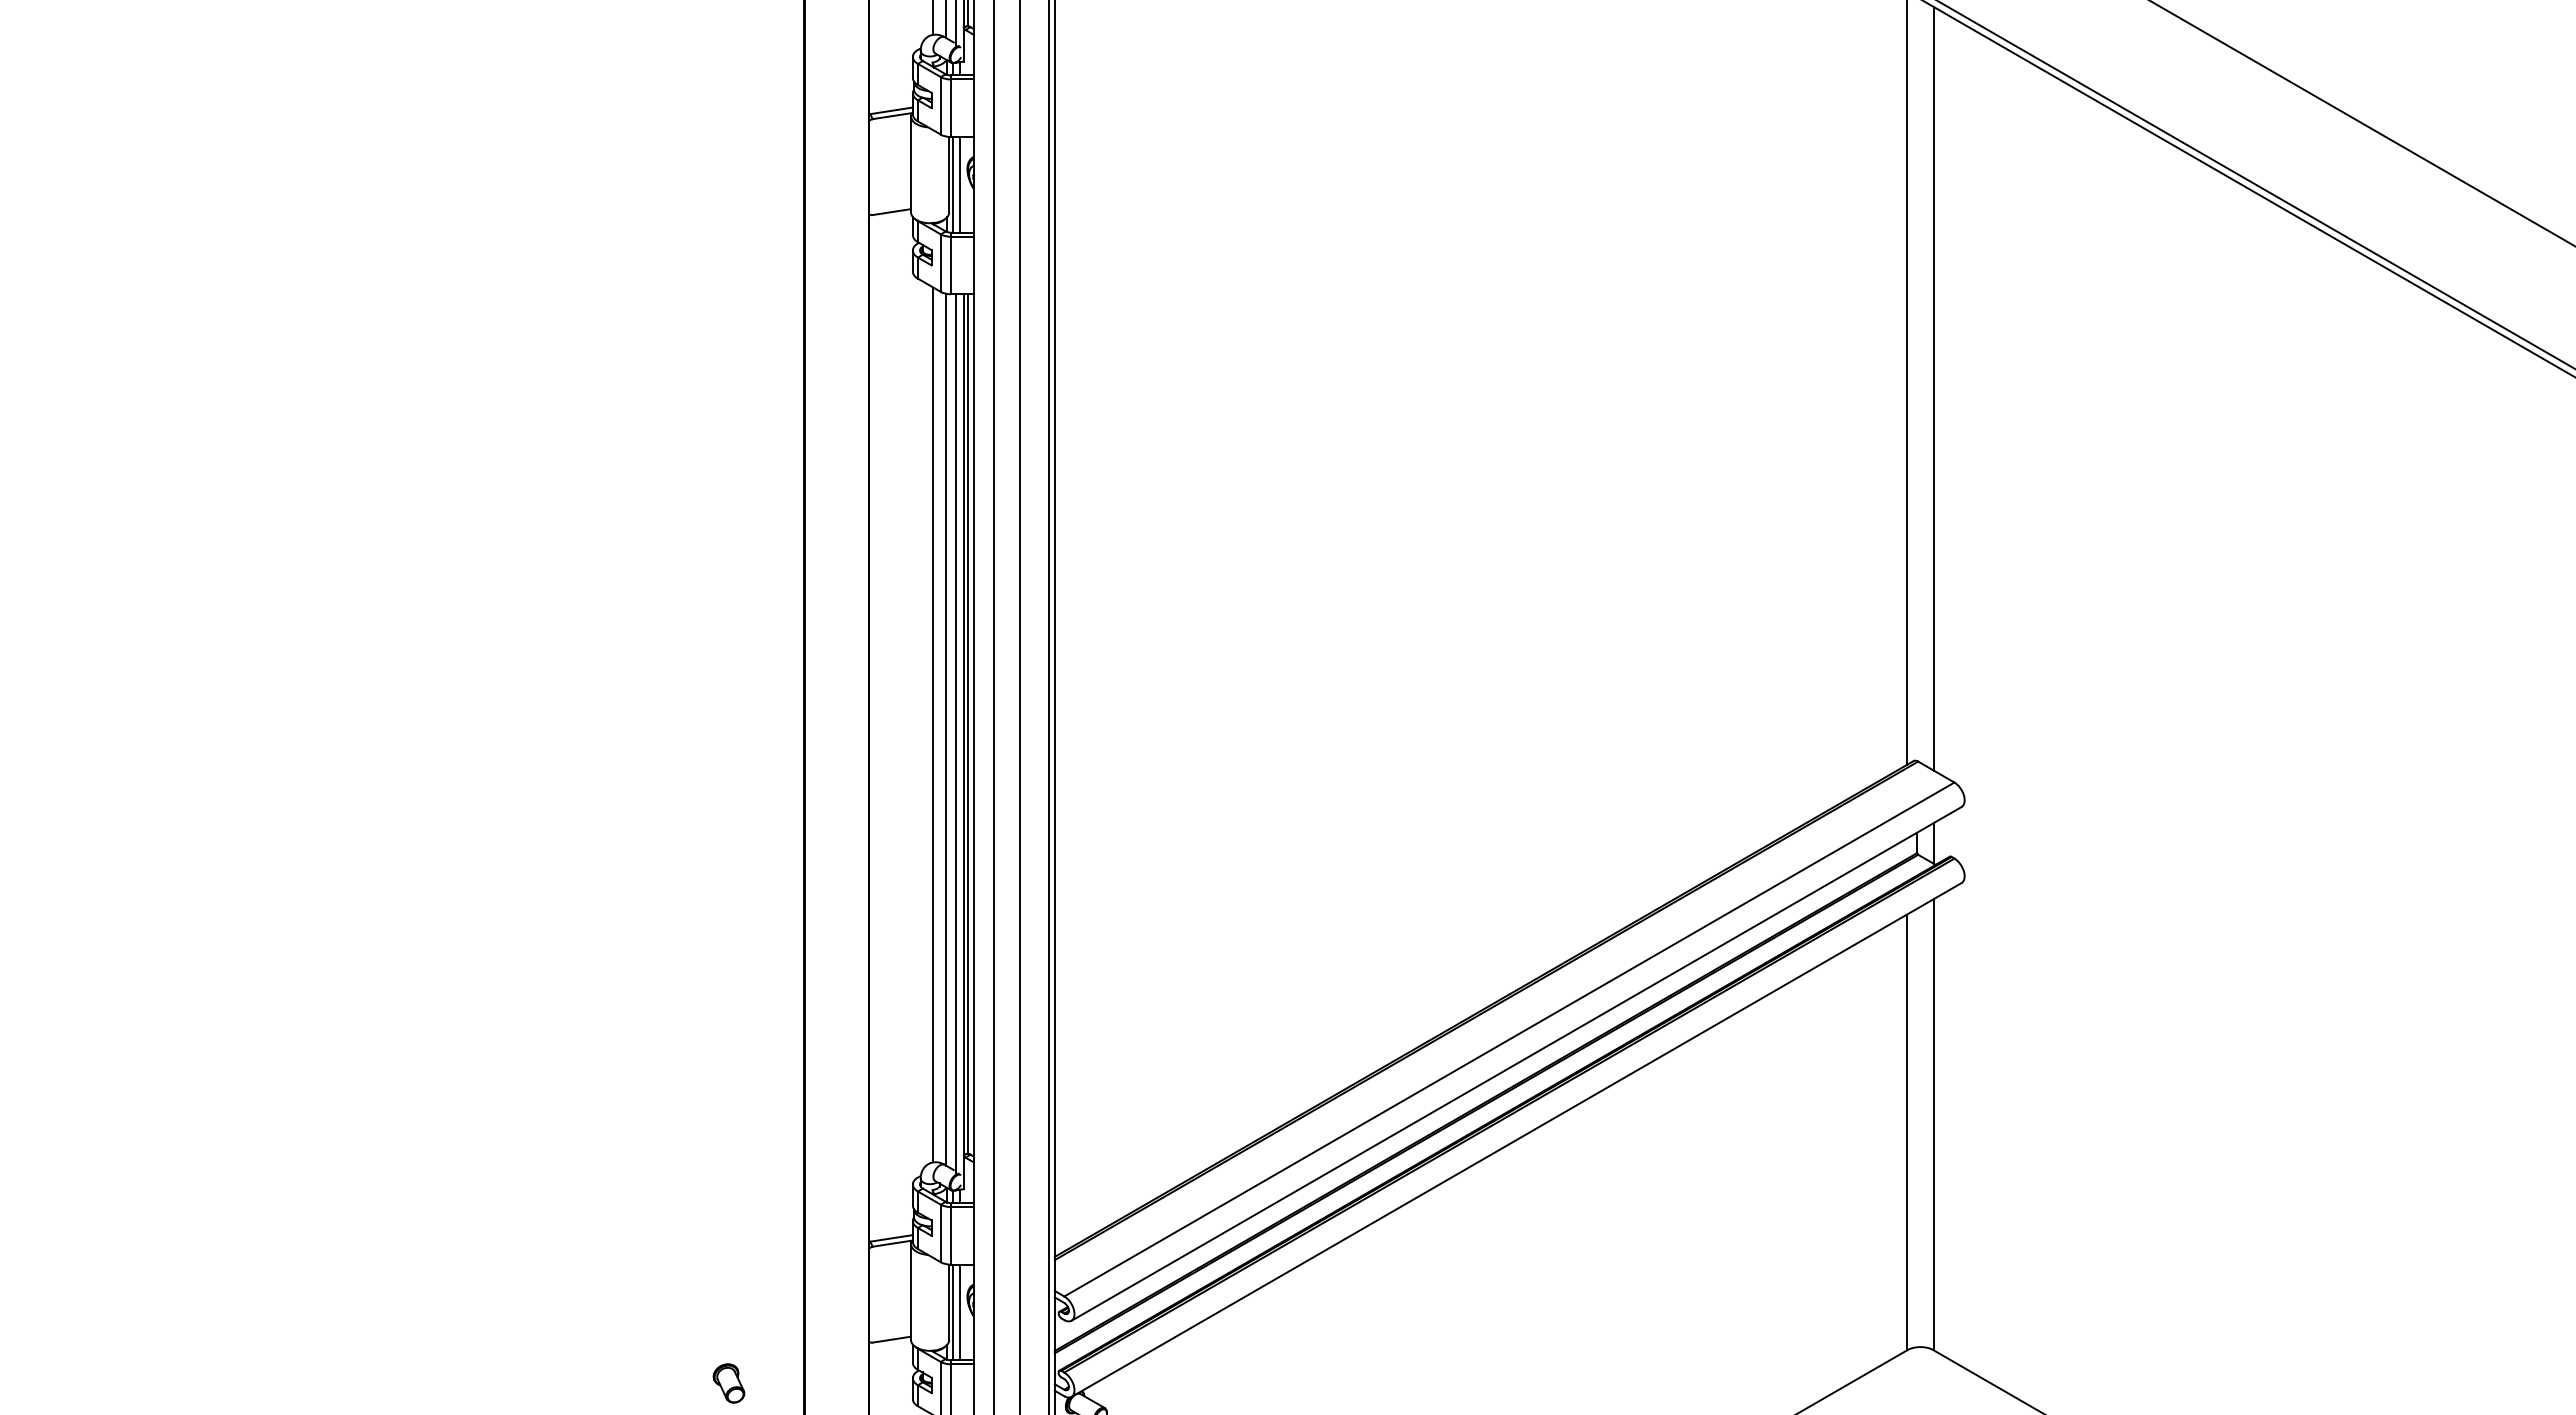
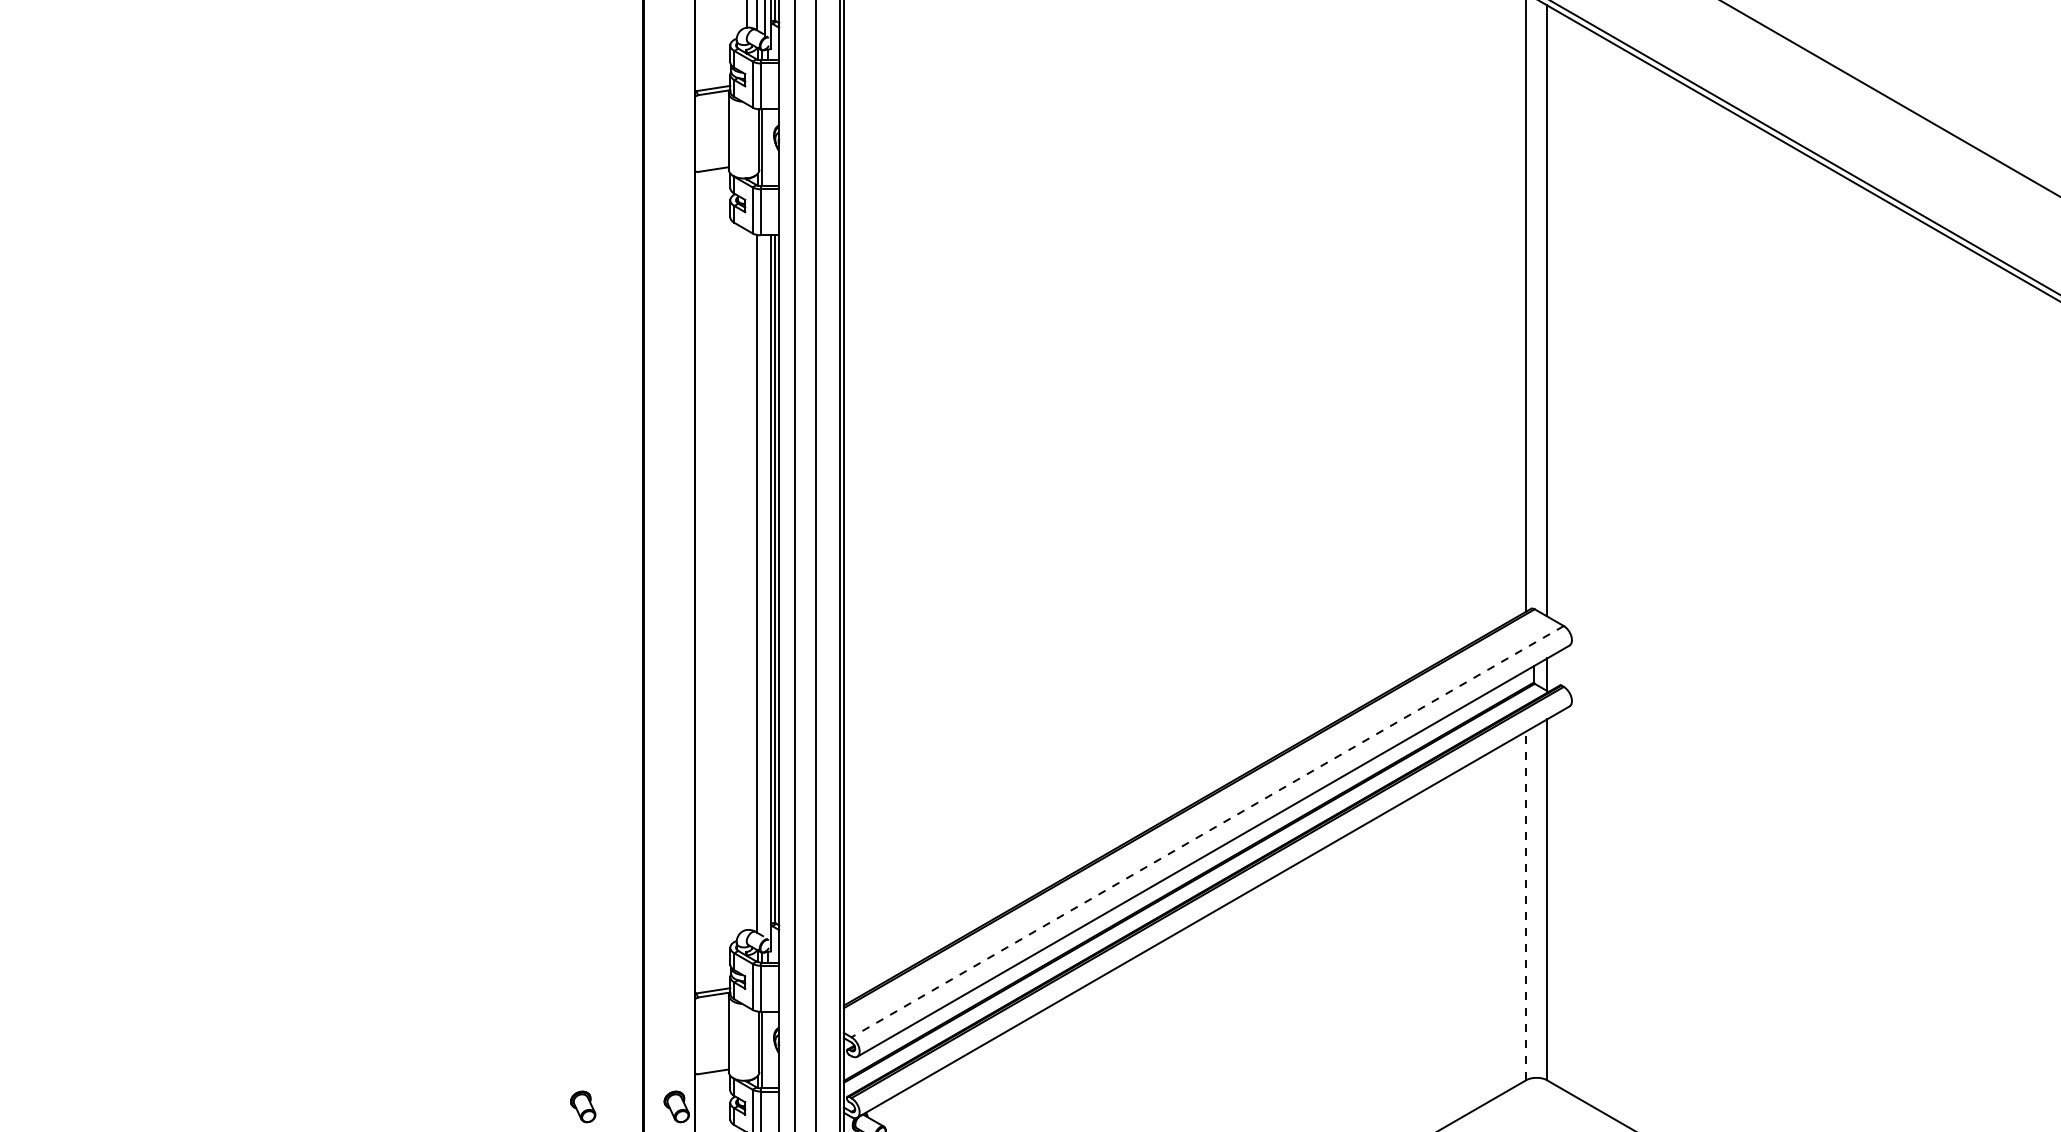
line: (960, 184) -> (768, 147), removed
line: (933, 724) -> (746, 579), removed
line: (956, 733) -> (765, 586), removed
line: (1509, 1039) -> (1207, 831), solid -> dashed
line: (1907, 1132) -> (1526, 906), solid -> dashed
line: (960, 1312) -> (768, 1050), removed
part: (845, 1383) -> (676, 1106), added

